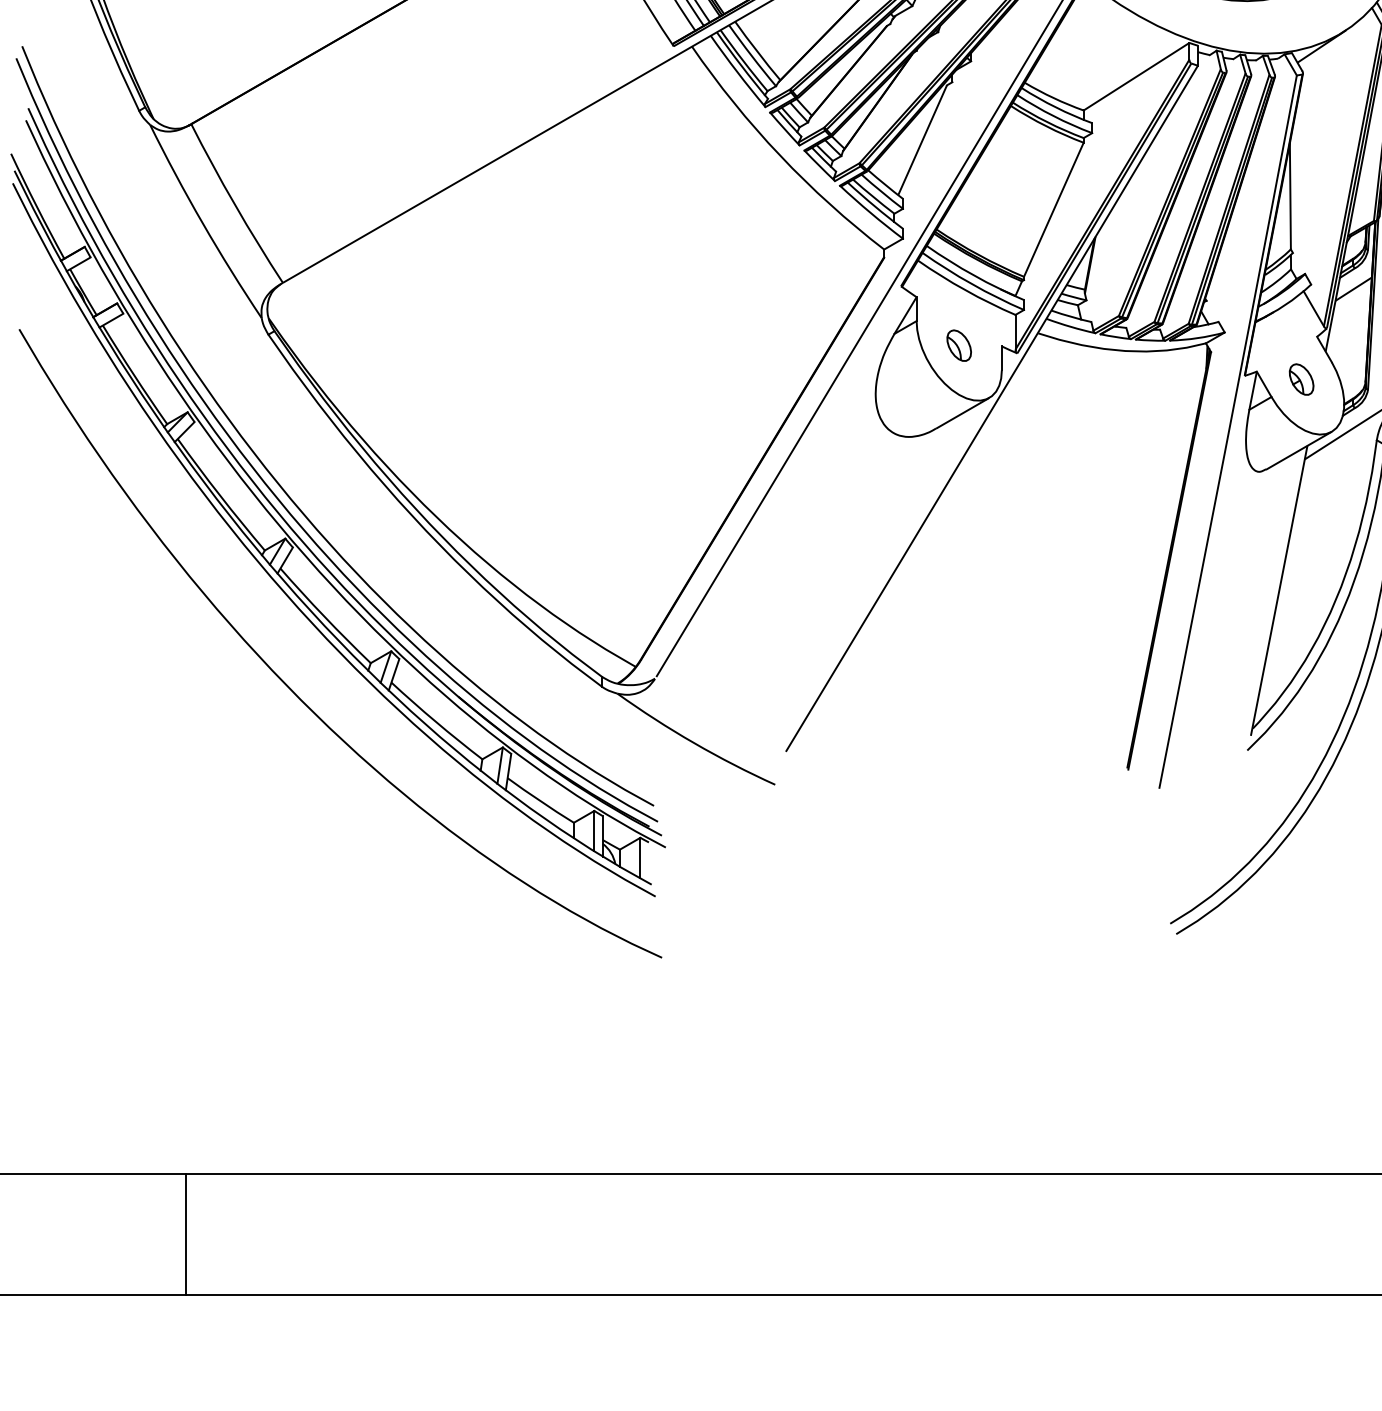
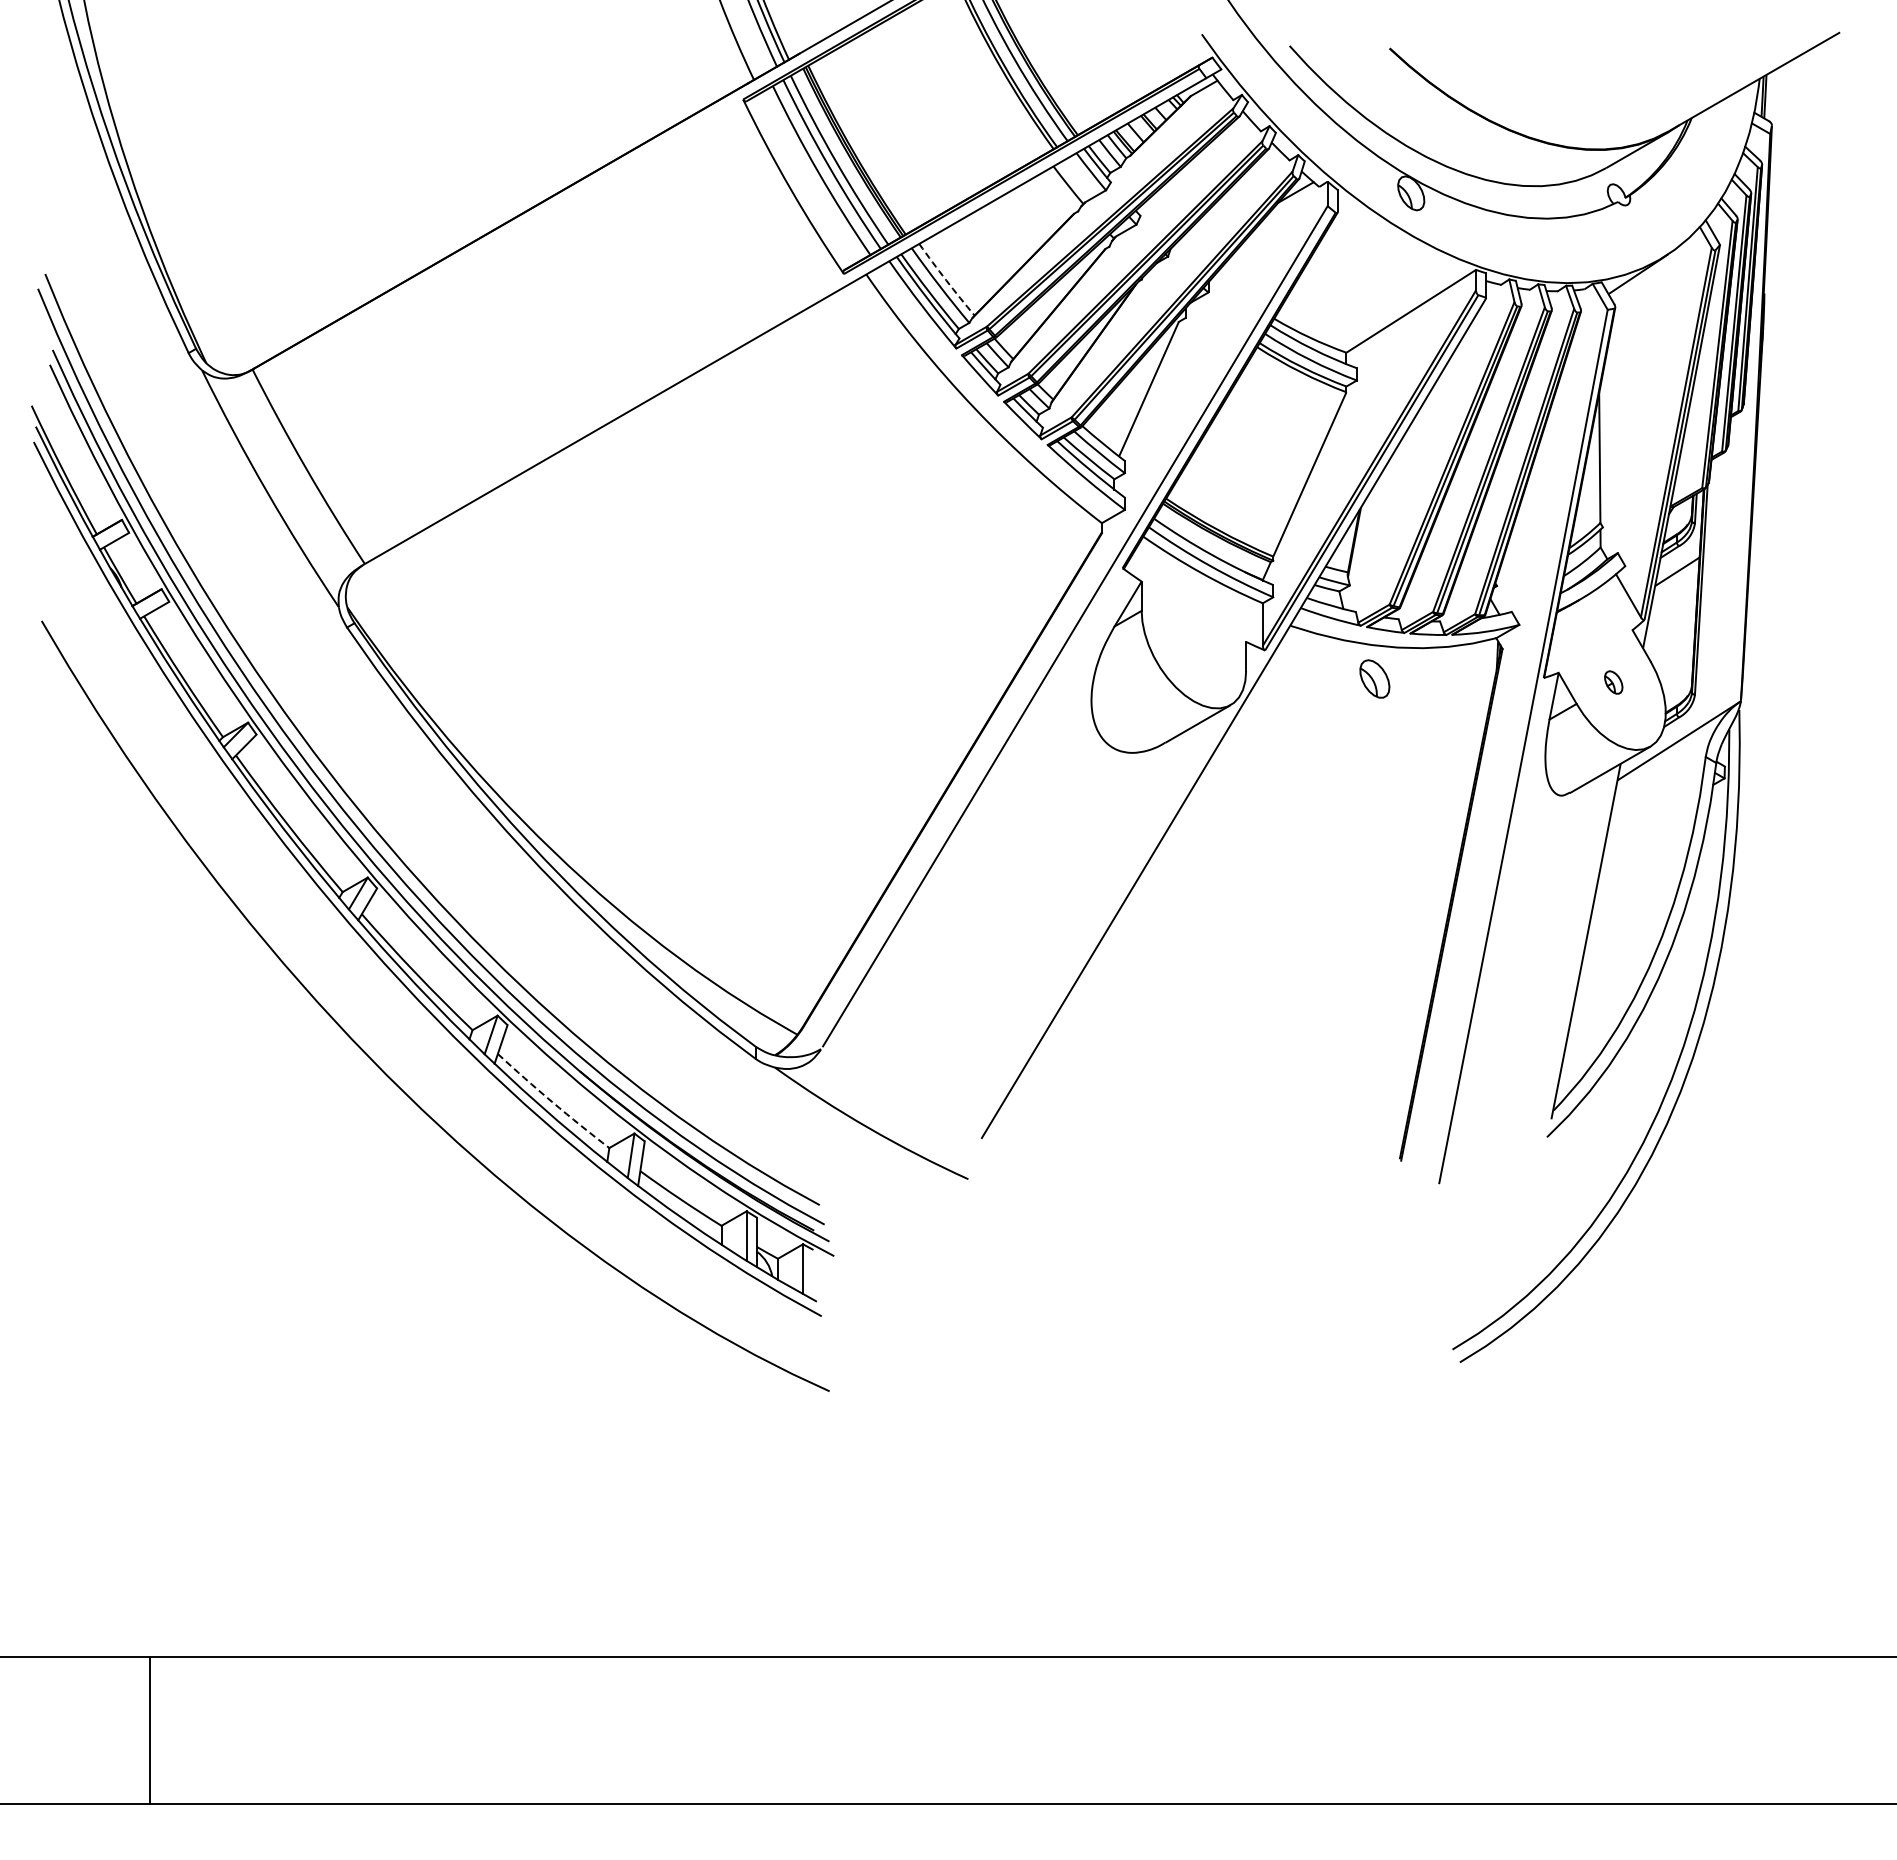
arc: (757, 51) -> (946, 280), solid -> dashed
part: (958, 345) -> (1374, 678), moved
part: (1301, 379) -> (1613, 682), size x0.6
arc: (435, 722) -> (552, 1102), solid -> dashed
line: (185, 1234) -> (149, 1730), moved

